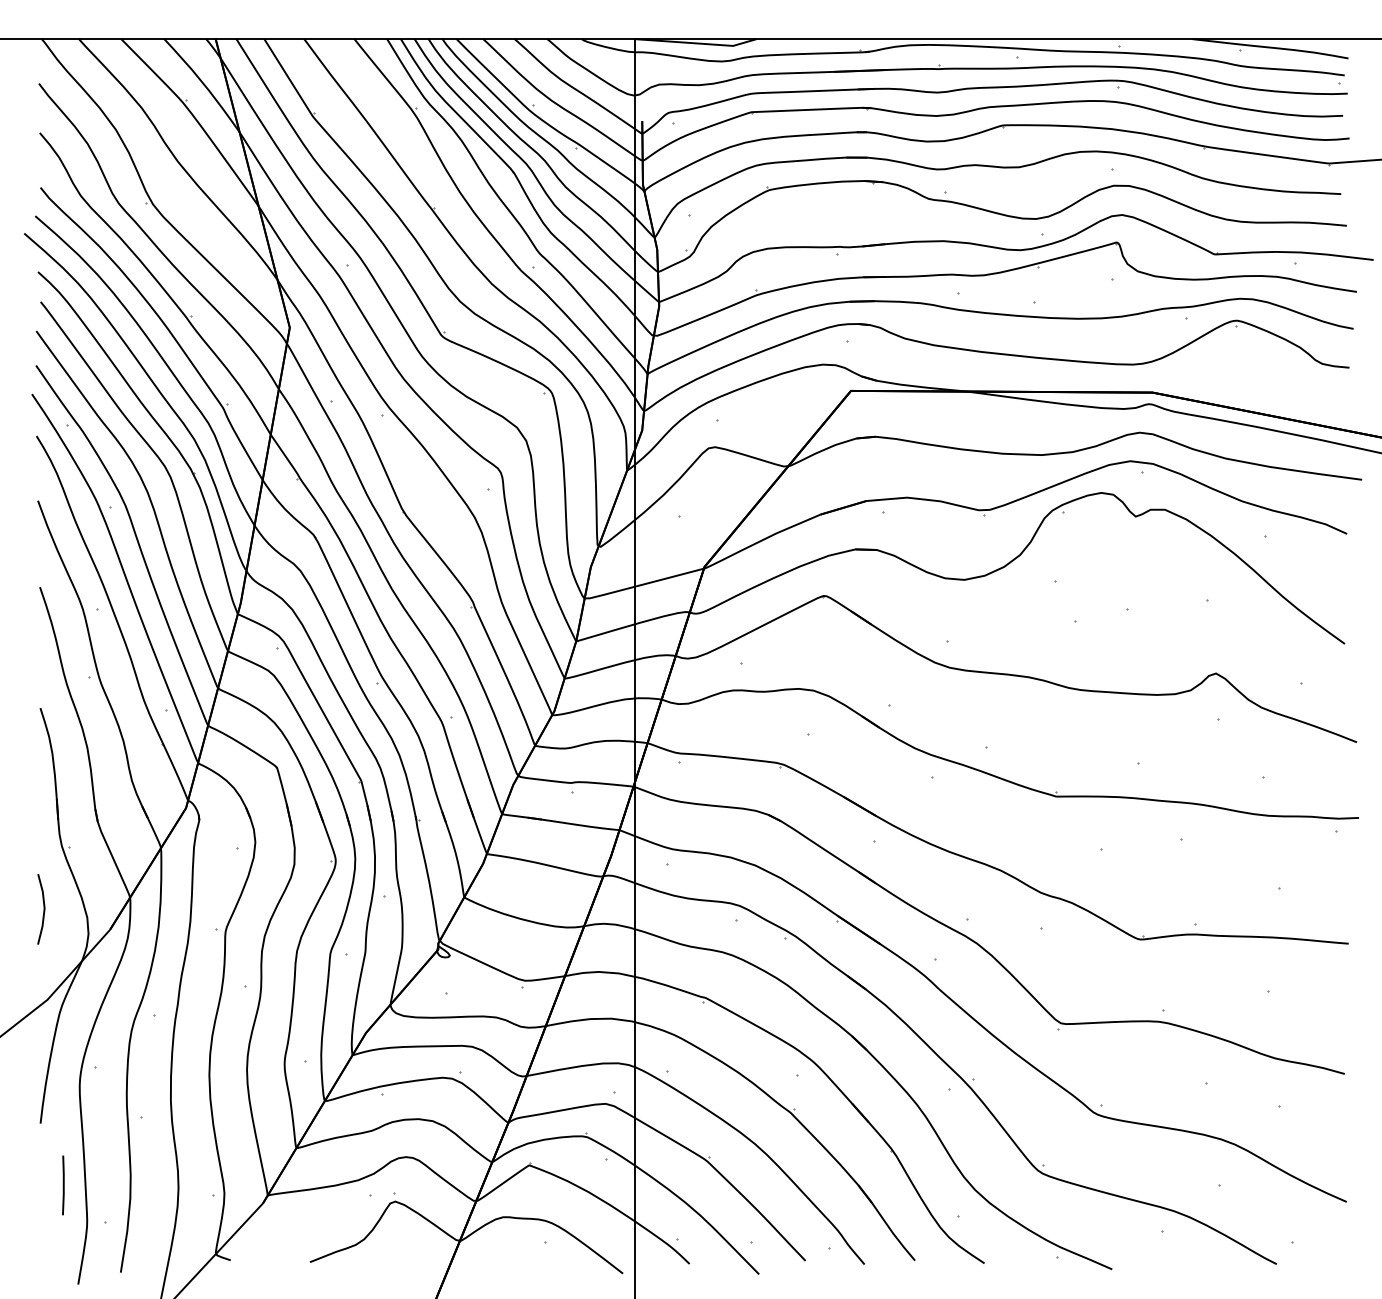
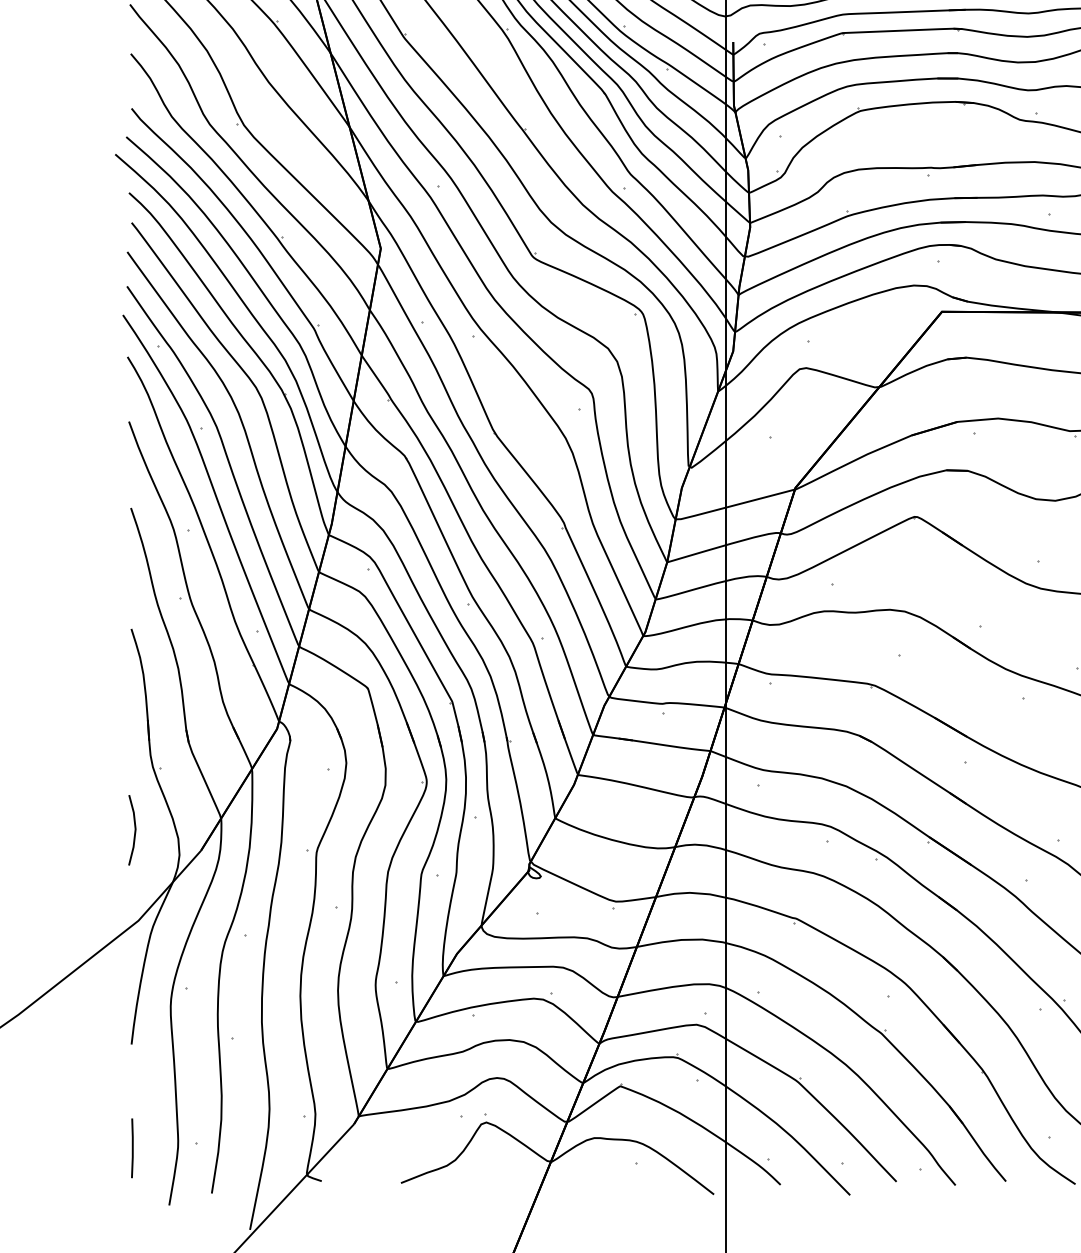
line: (63, 1185) -> (132, 1148), moved

